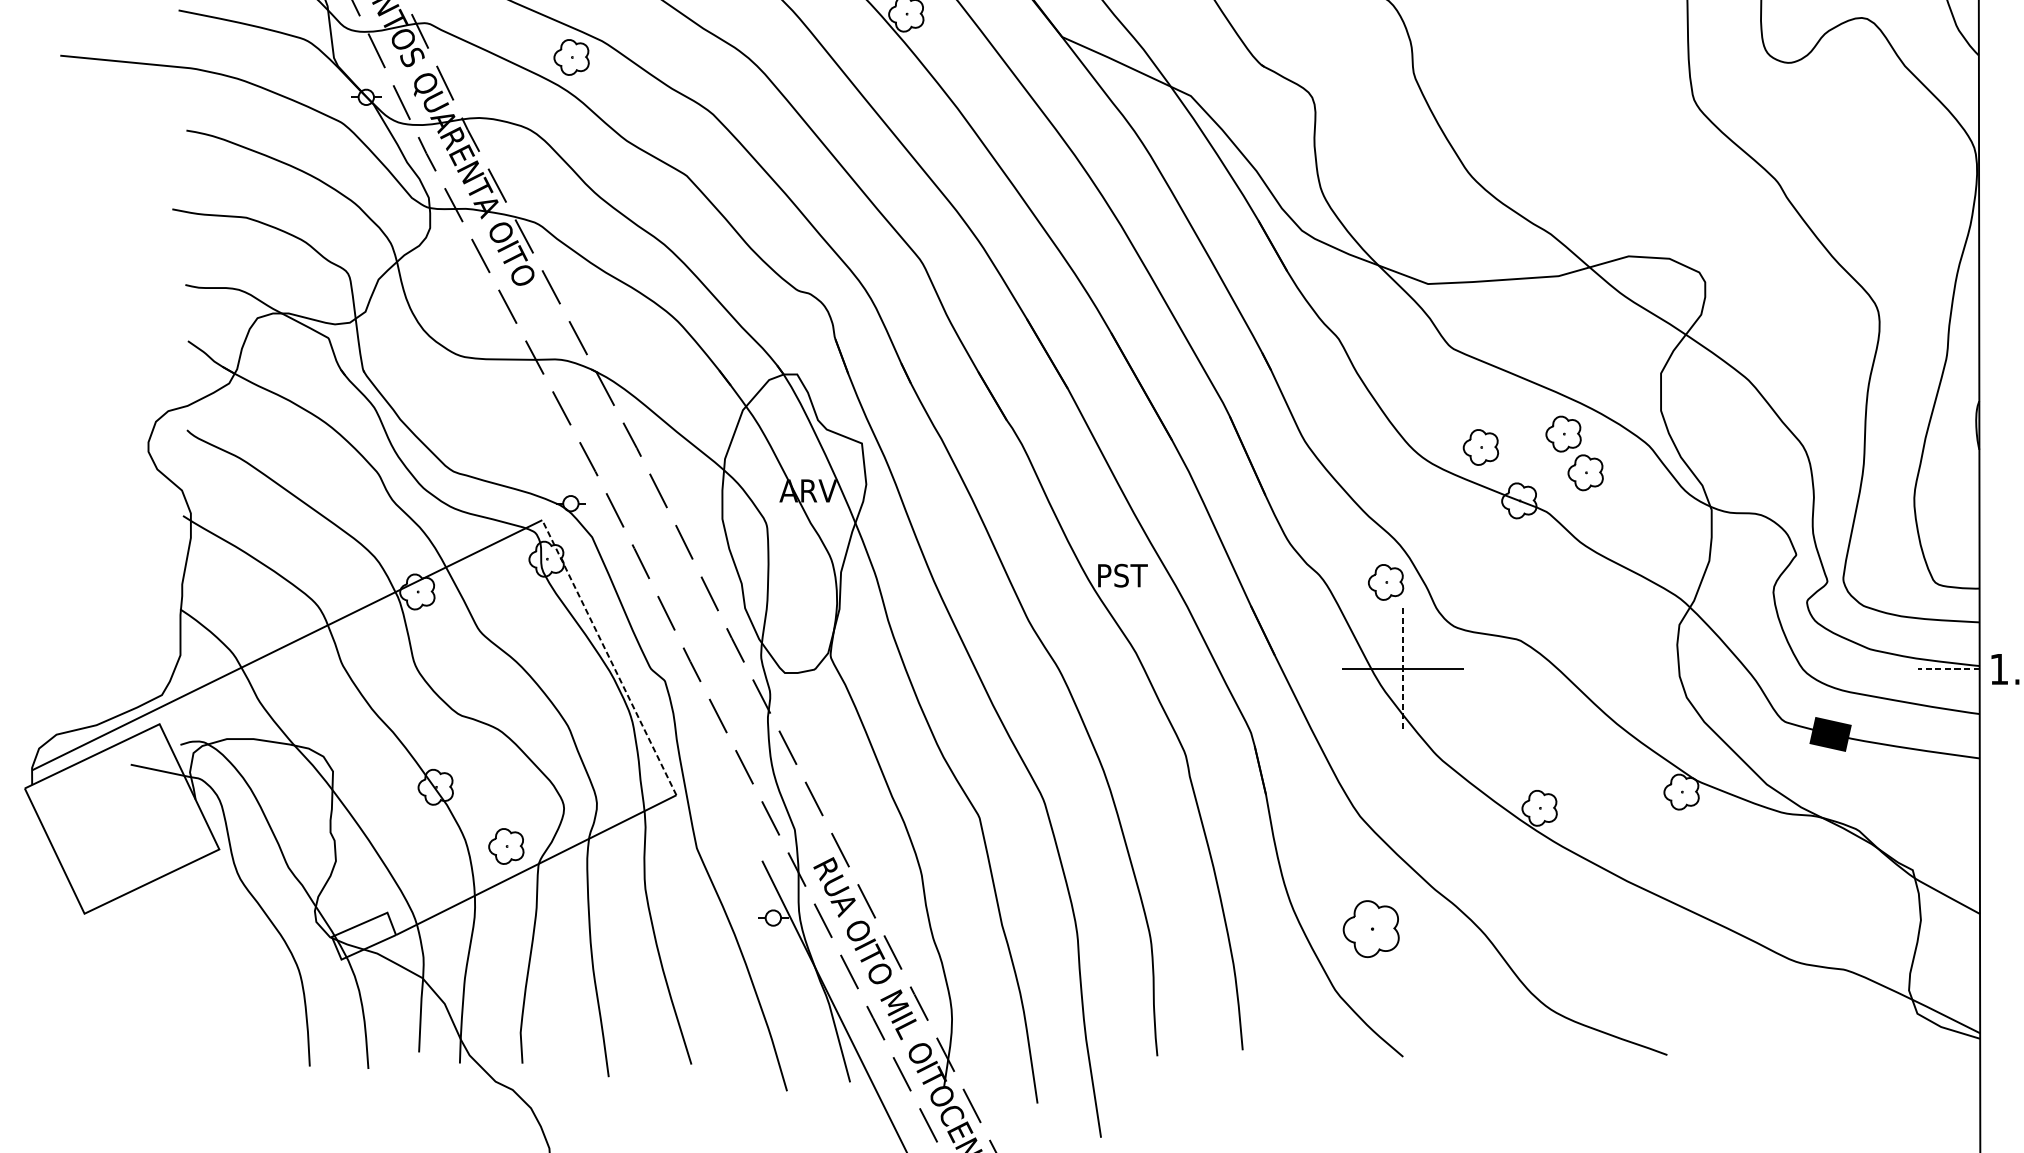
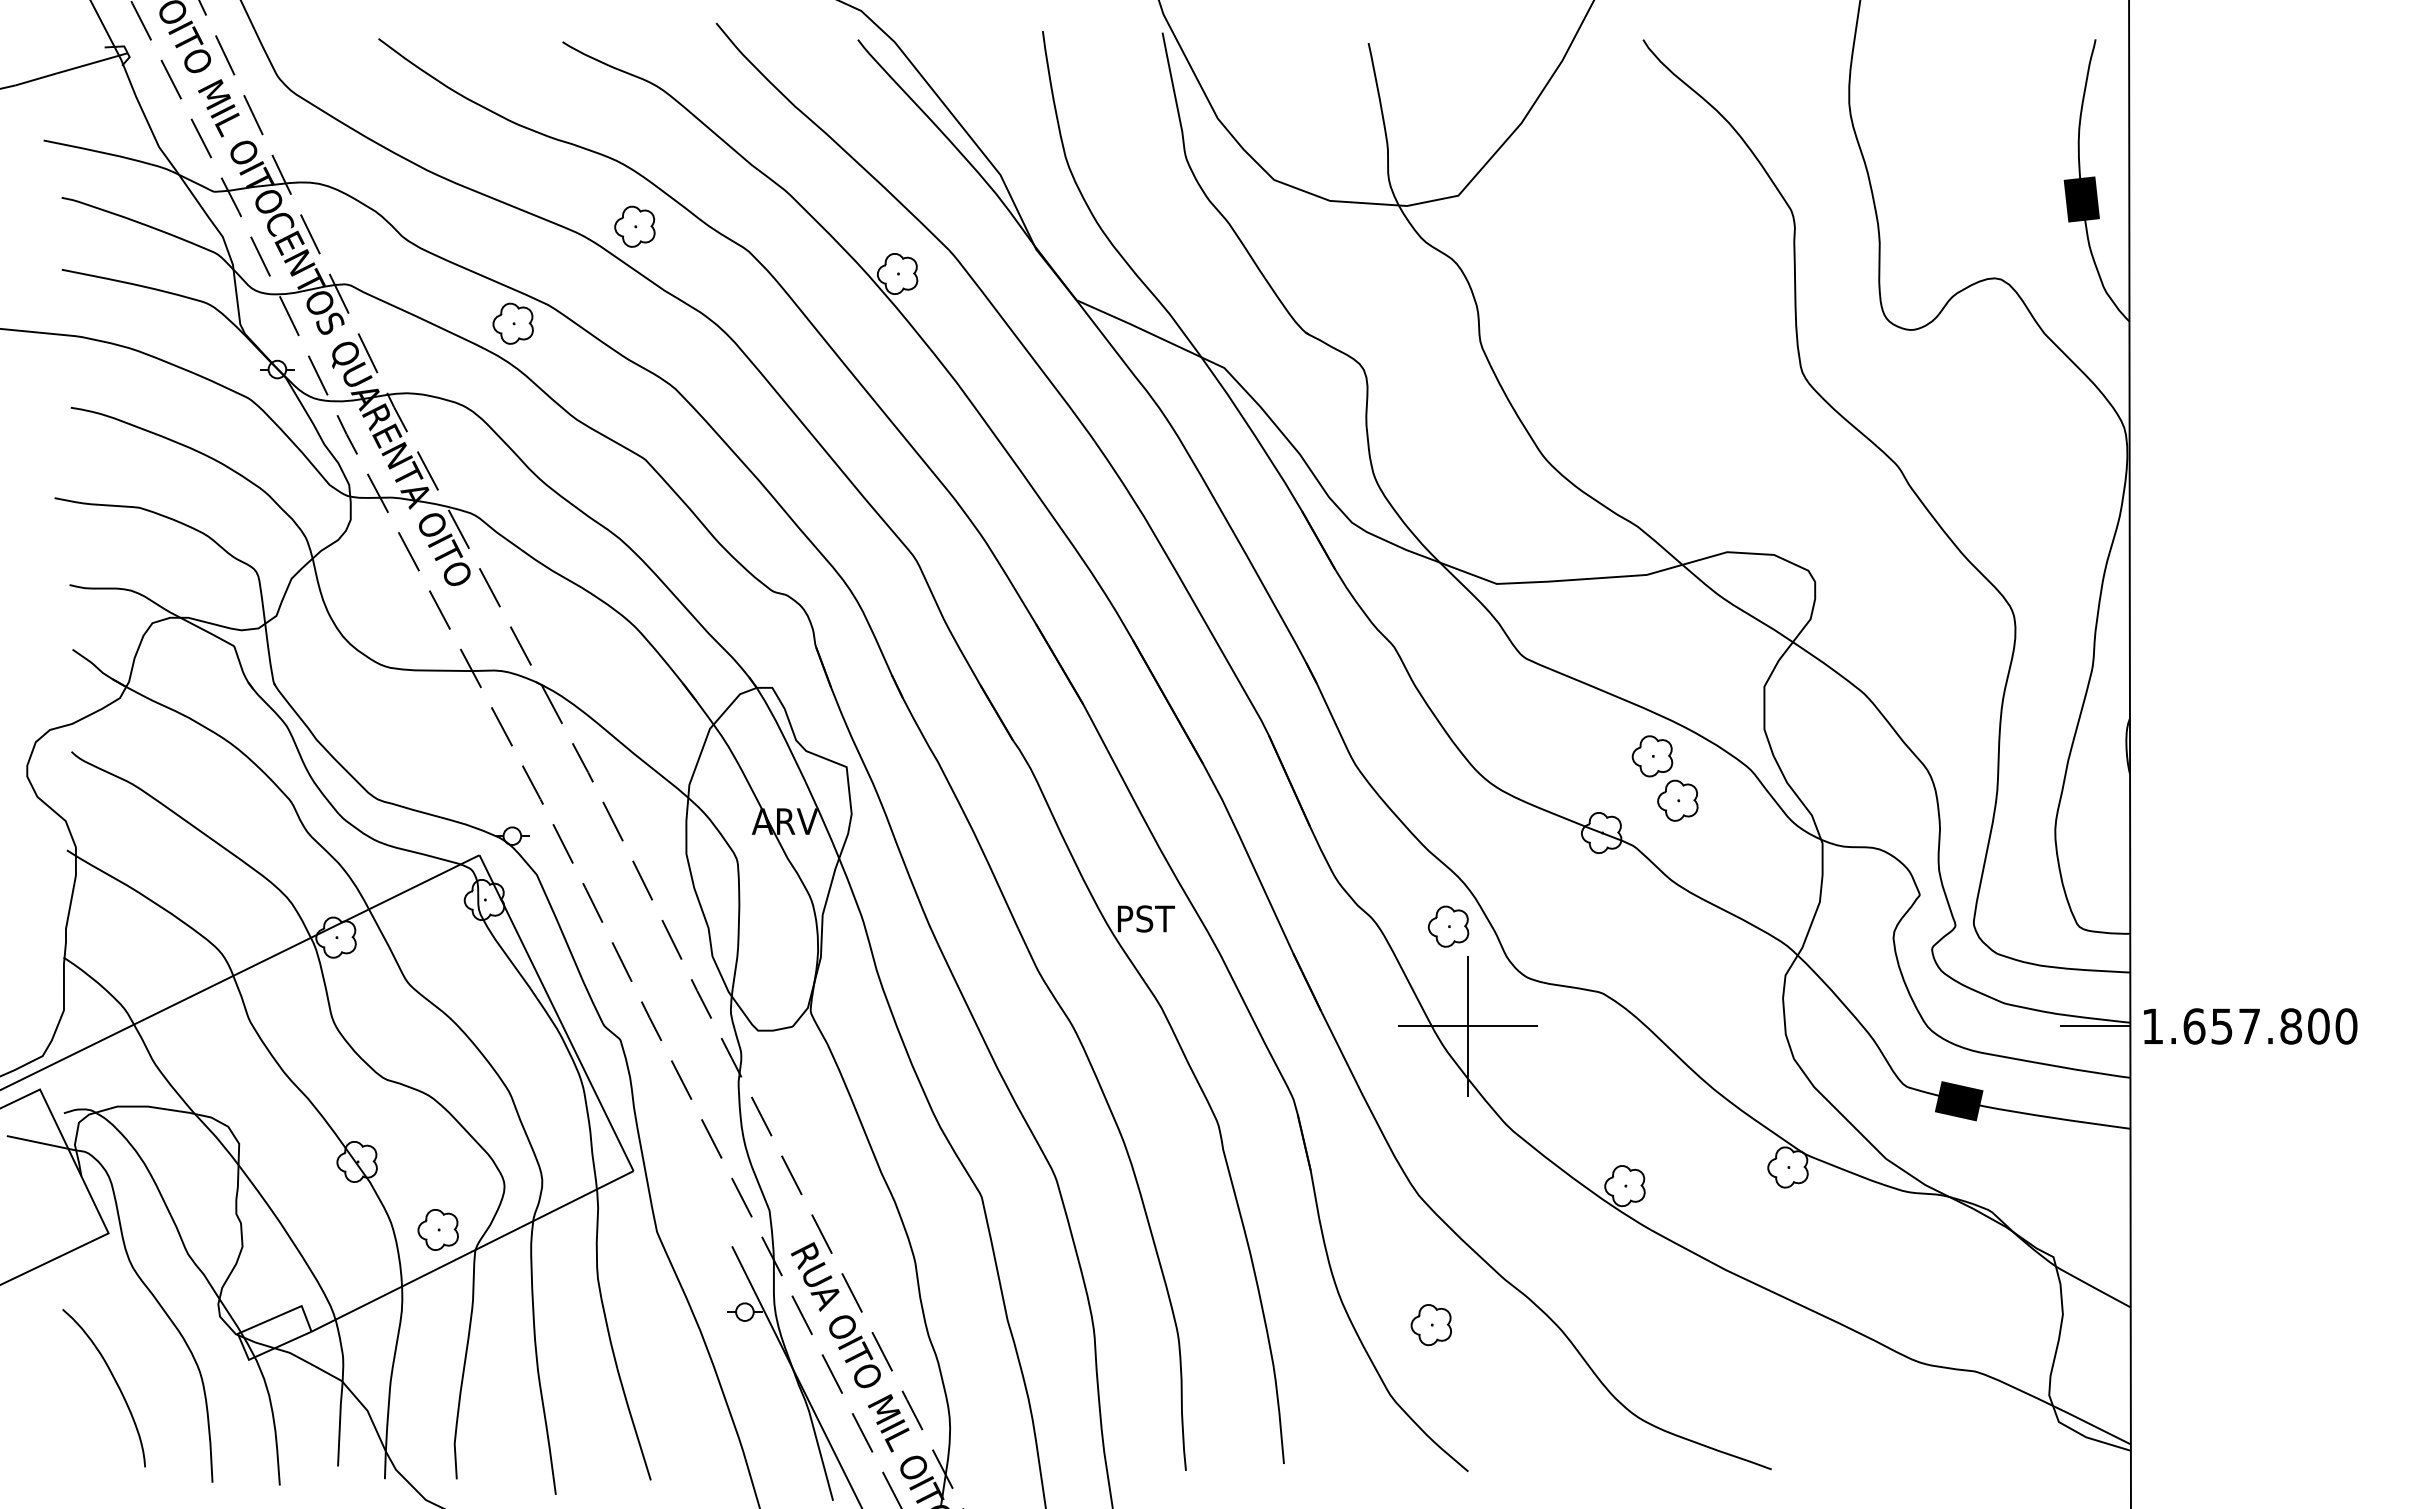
part: (1480, 447) -> (1557, 771), removed
line: (609, 658) -> (556, 1013), dashed -> solid
line: (1403, 669) -> (1468, 1026), dashed -> solid
line: (1948, 669) -> (2094, 1026), dashed -> solid
part: (1370, 929) -> (1430, 1325), size x0.62
curve: (225, 980) -> (115, 1383), added

